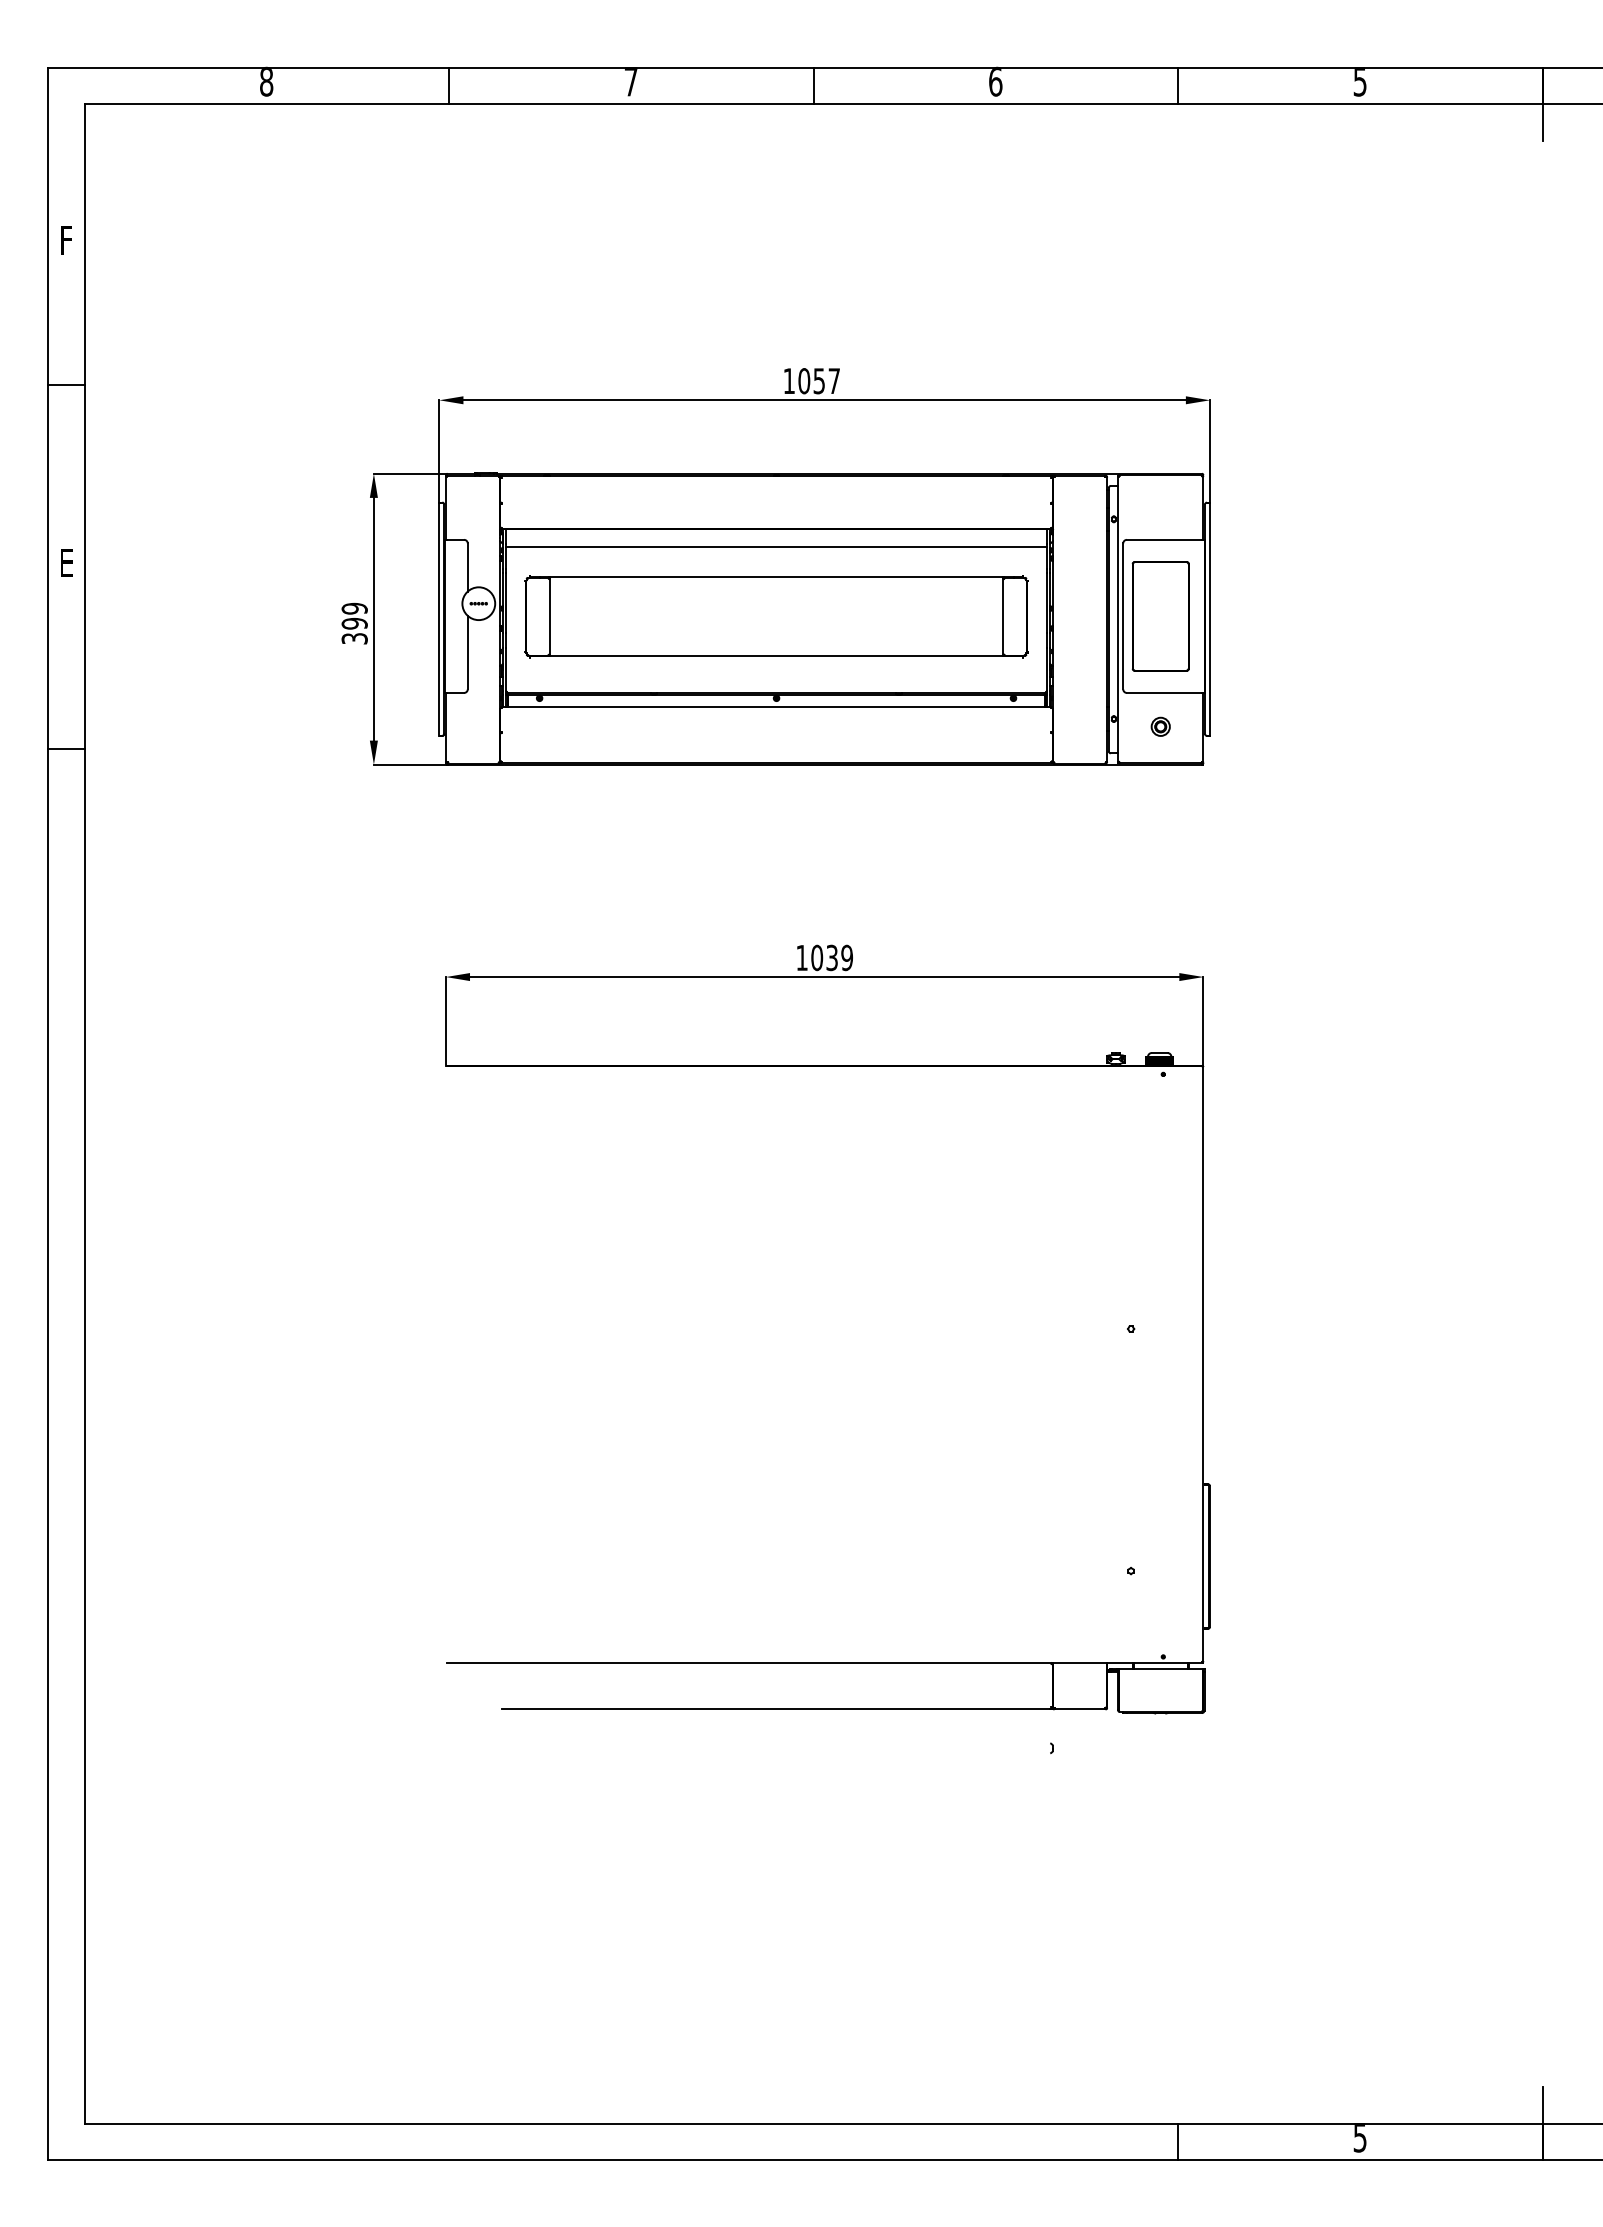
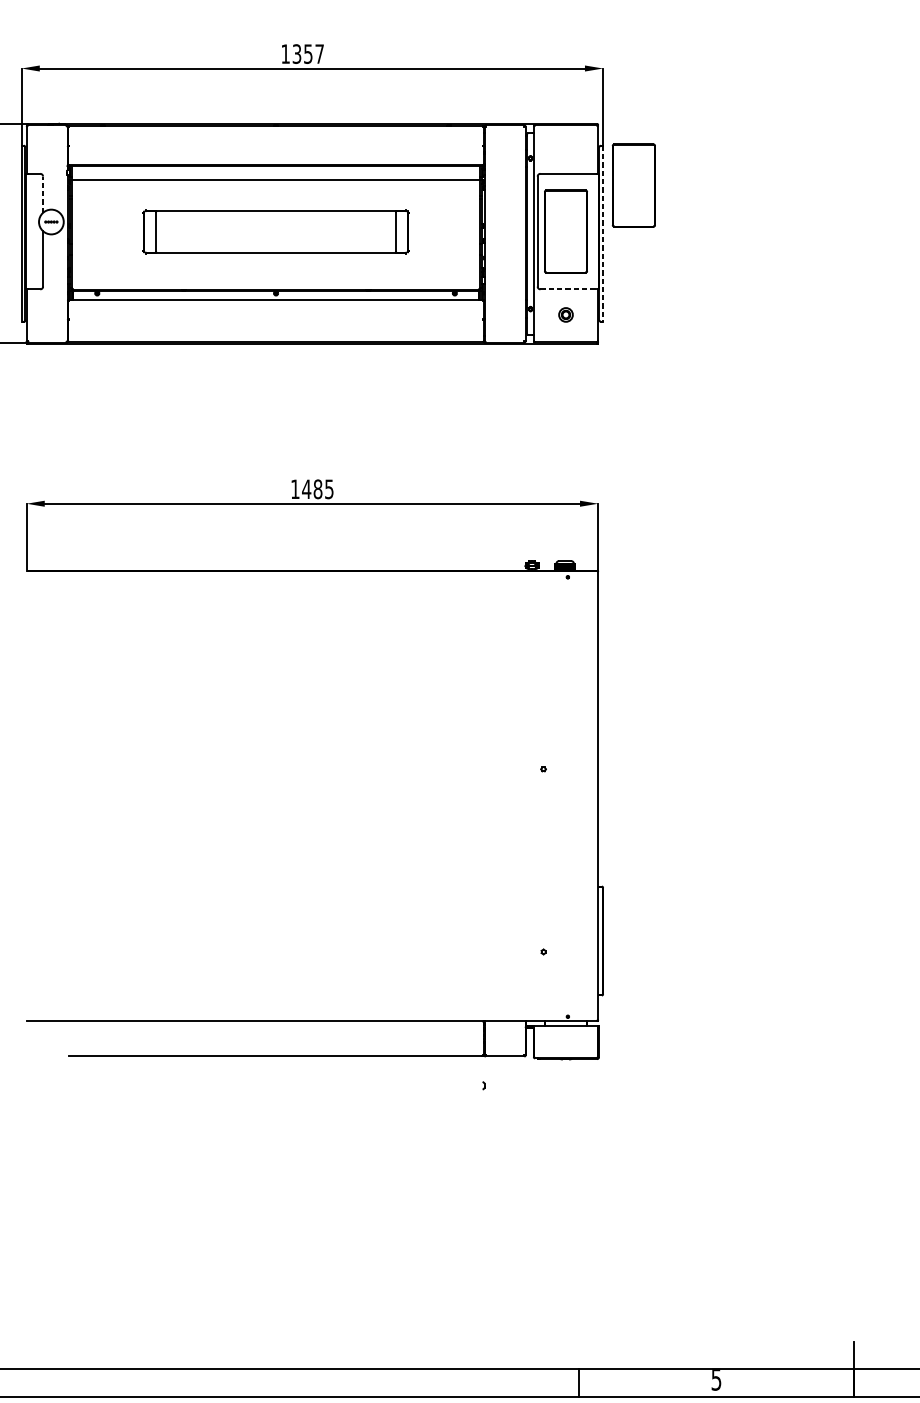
text: (804, 381) -> (297, 54), 1057 -> 1357
part: (1250, 555) -> (633, 185), added
line: (467, 567) -> (42, 194), solid -> dashed
part: (776, 616) -> (276, 231), size x0.7
line: (1209, 619) -> (602, 233), solid -> dashed
line: (1164, 692) -> (568, 289), solid -> dashed
text: (831, 957) -> (317, 488), 1039 -> 1485

